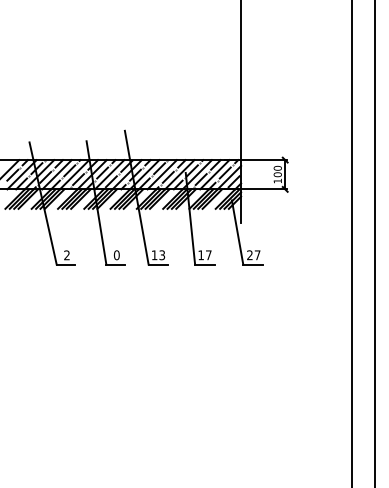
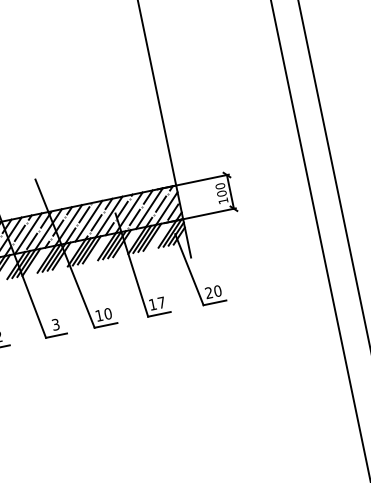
text: (116, 255) -> (55, 325), 0 -> 3
text: (162, 255) -> (108, 314), 13 -> 10
text: (257, 255) -> (217, 291), 27 -> 20

